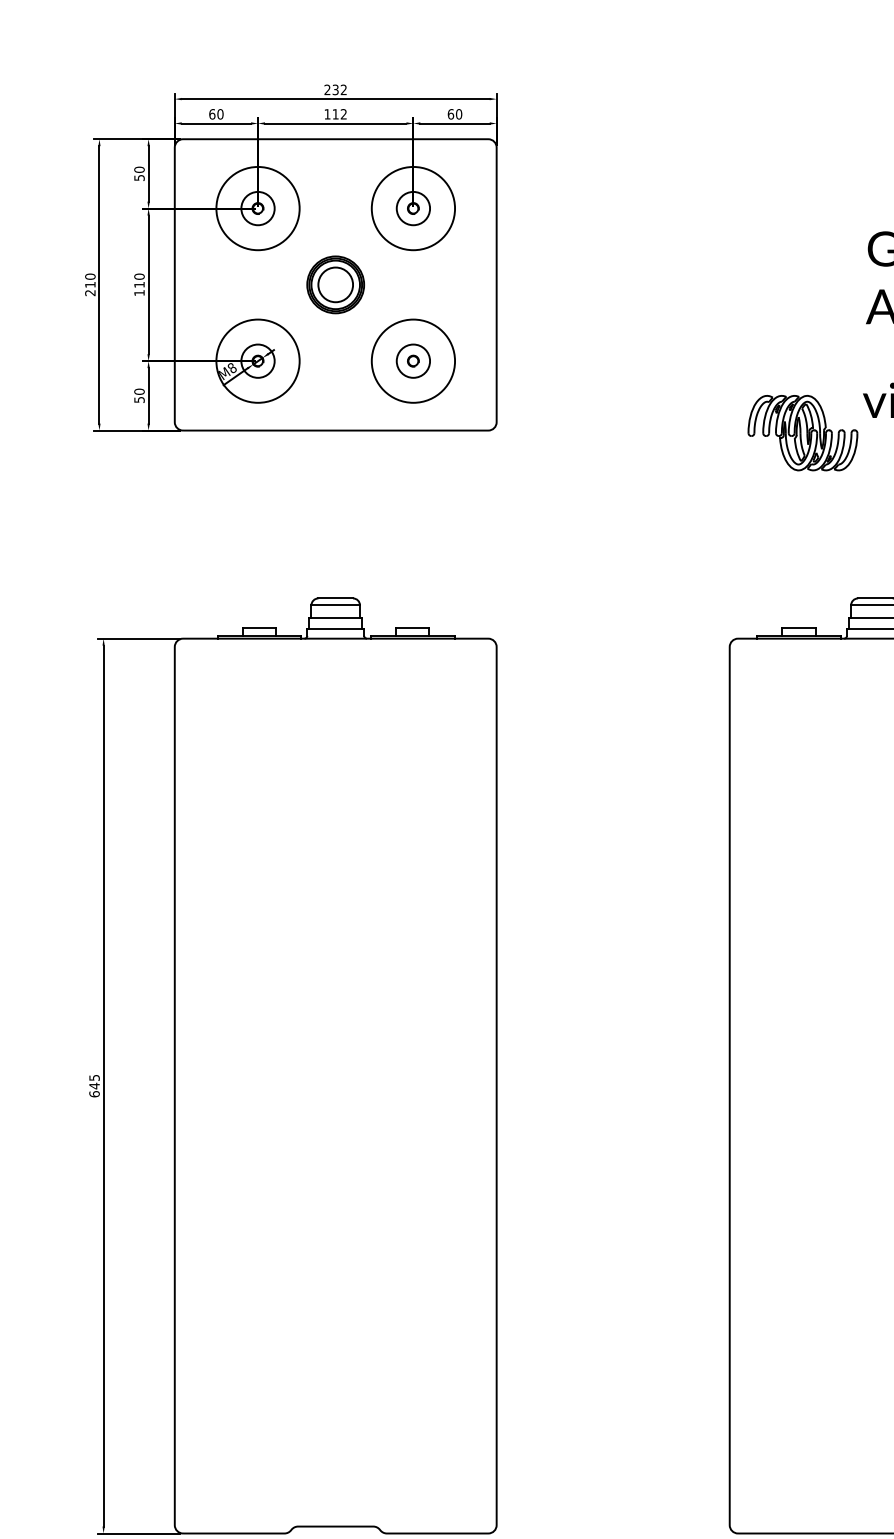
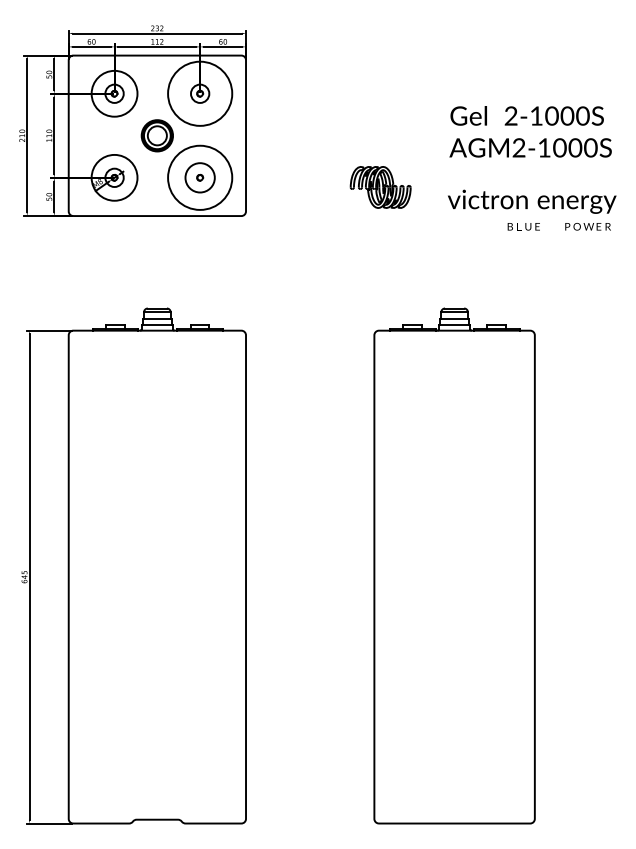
circle: (414, 208) -> (200, 93), size x1.4
circle: (414, 360) -> (200, 177), size x1.4
circle: (414, 360) -> (200, 177), size x1.6
part: (802, 433) -> (380, 187), moved

